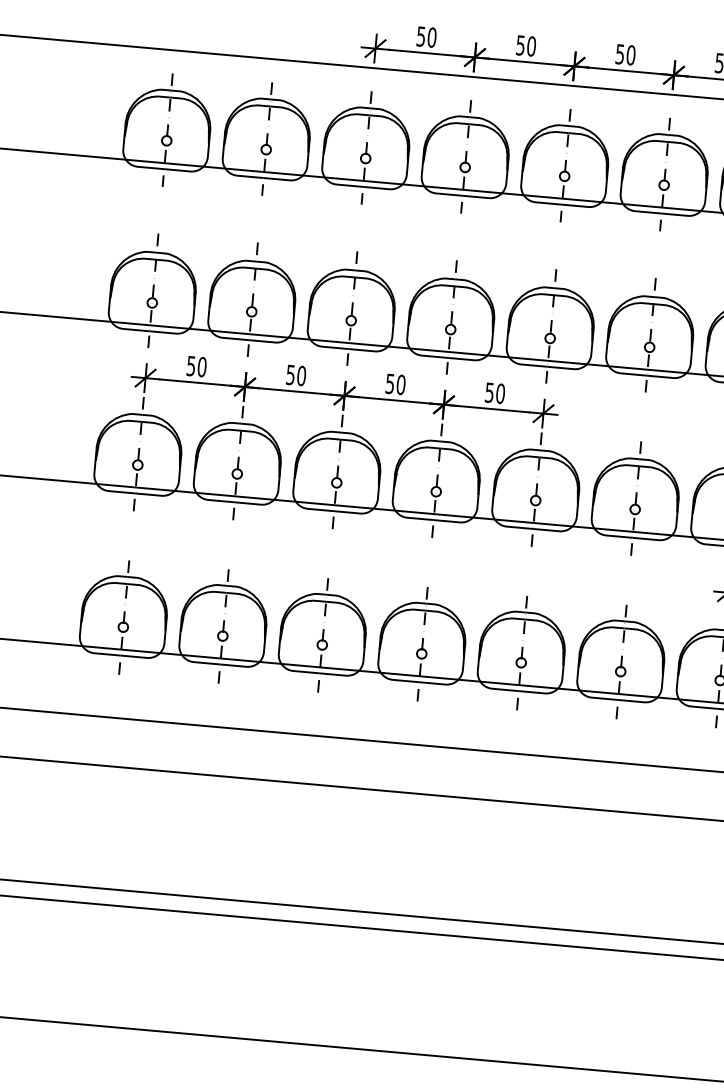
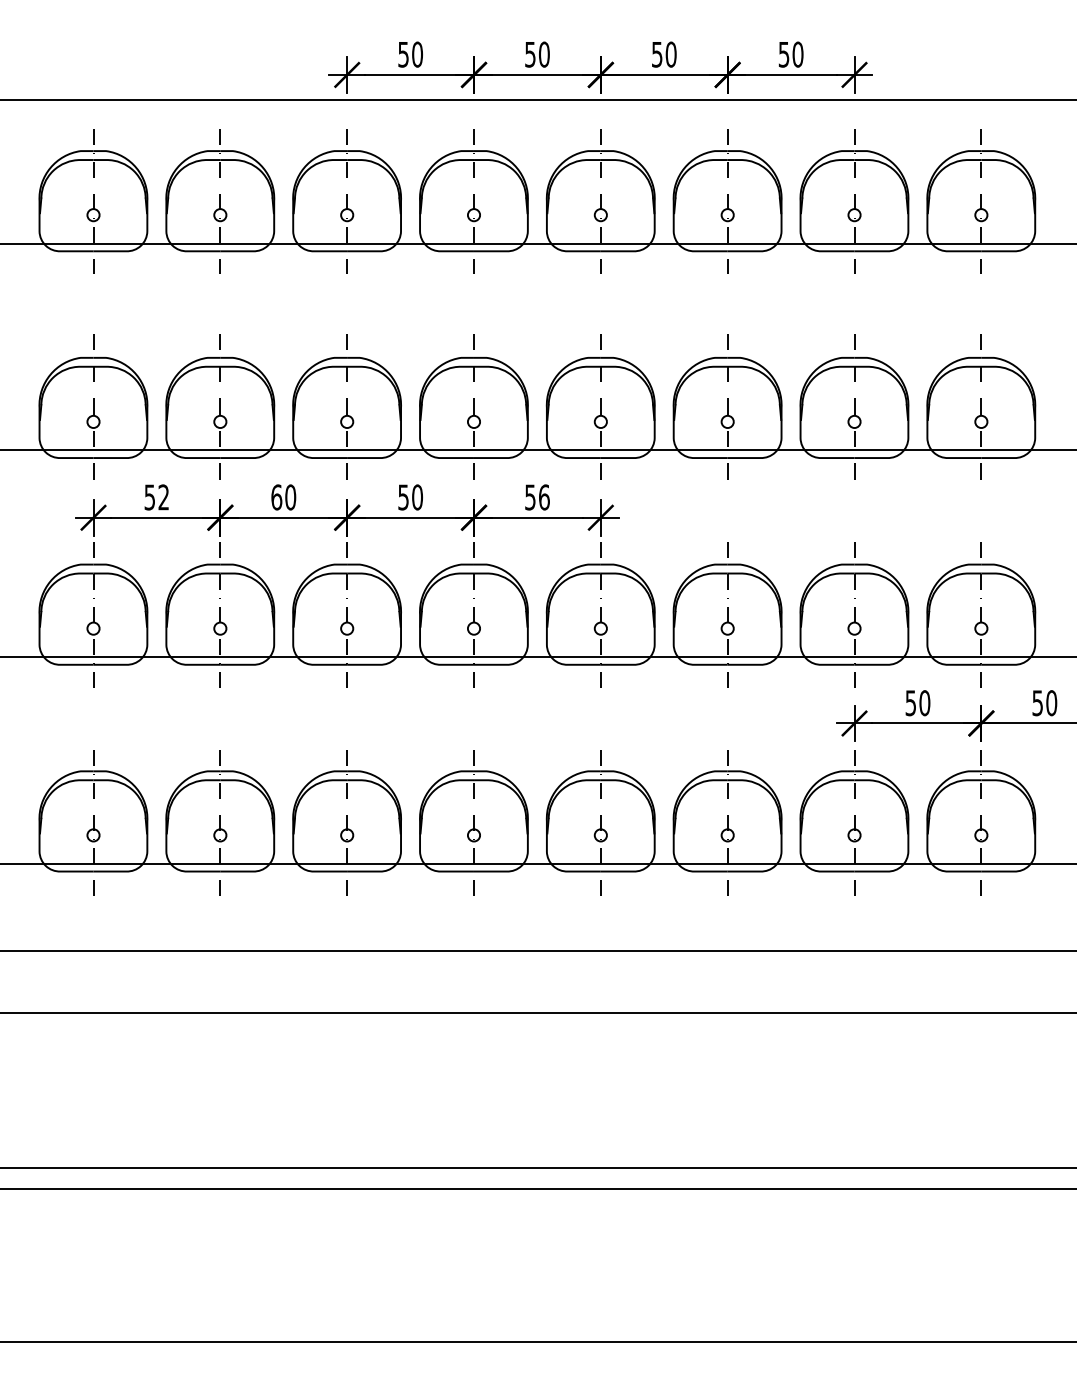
text: (201, 367) -> (163, 497), 50 -> 52
text: (290, 375) -> (276, 497), 50 -> 60
text: (500, 393) -> (544, 497), 50 -> 56

